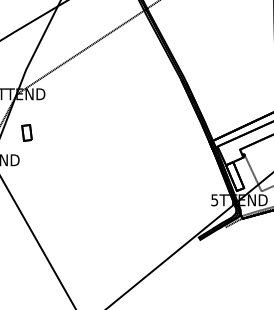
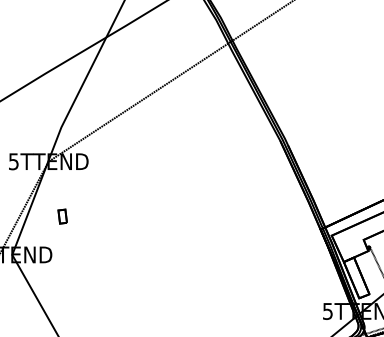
part: (26, 133) -> (61, 217), size x0.62

